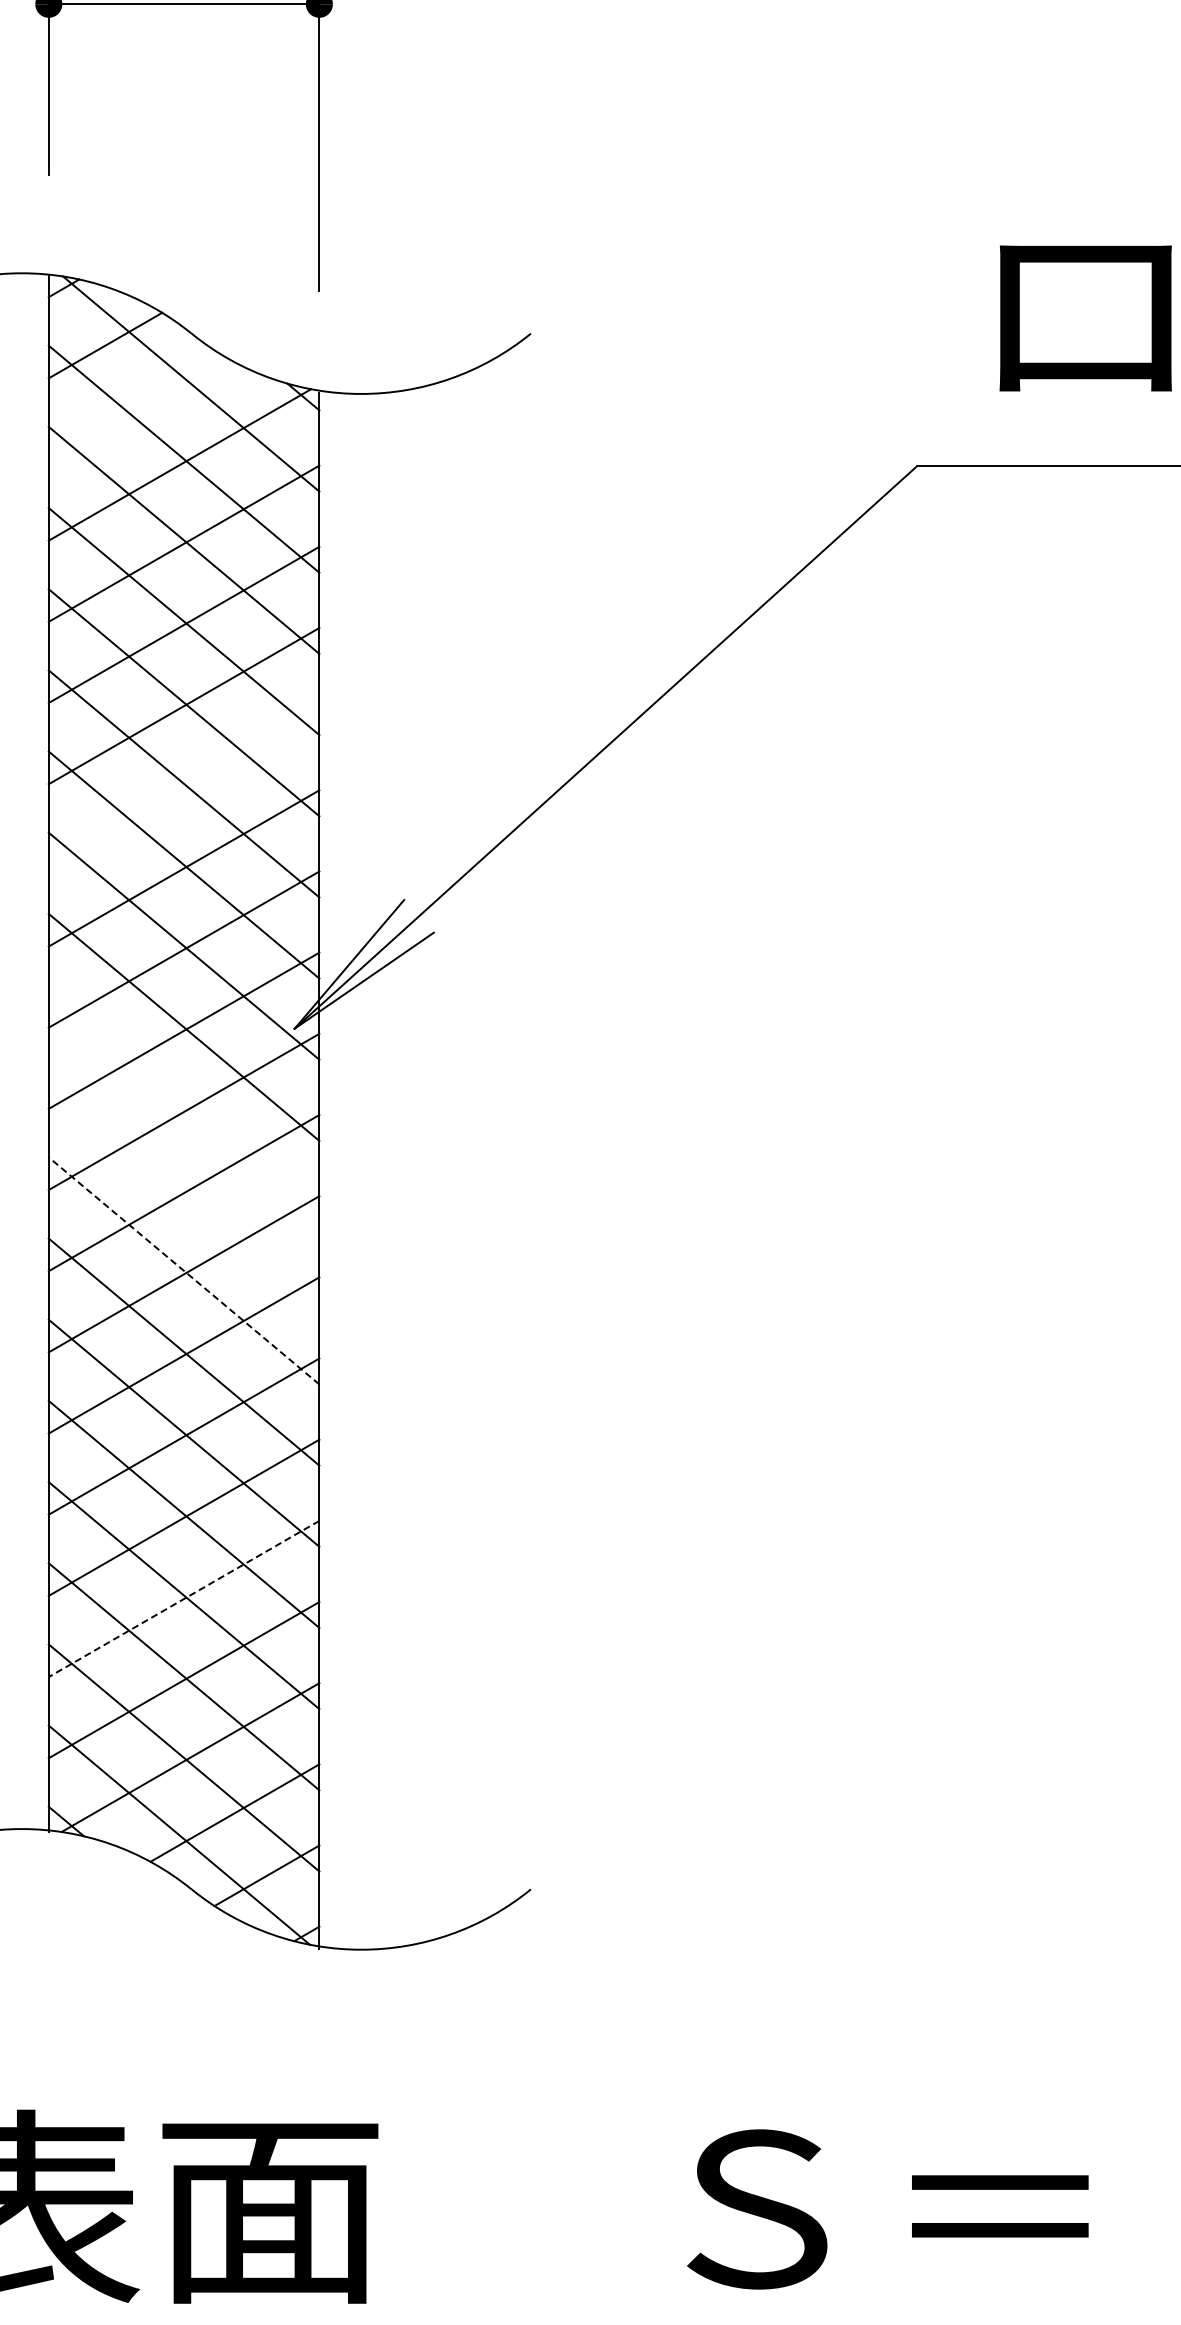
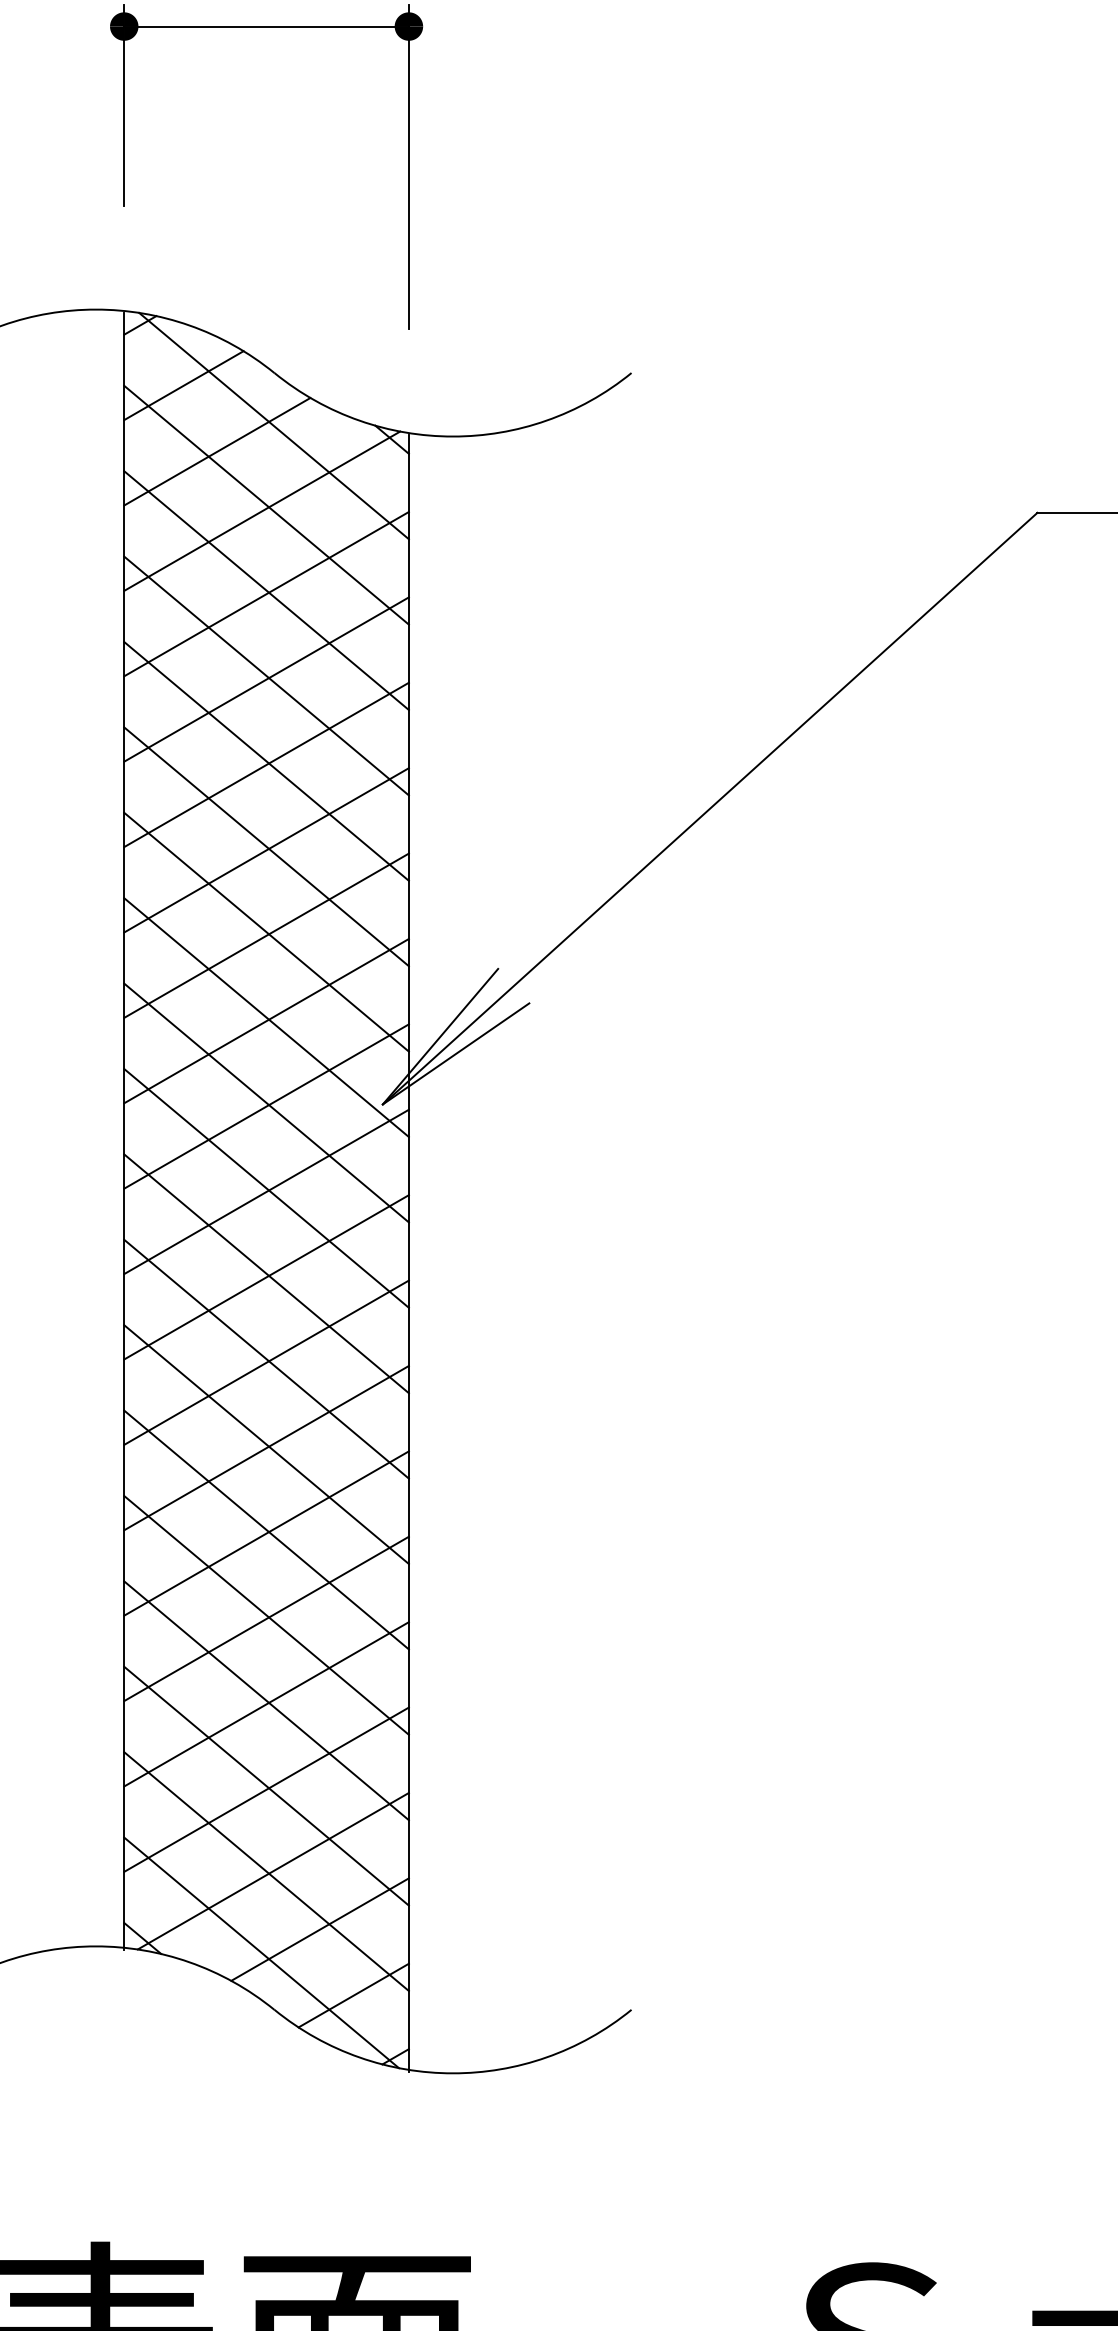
line: (136, 408) -> (216, 451), added
line: (183, 787) -> (265, 850), added
line: (183, 1108) -> (265, 1188), added
line: (183, 1189) -> (265, 1273), added
line: (184, 1270) -> (267, 1358), dashed -> solid
line: (183, 1599) -> (265, 1704), dashed -> solid

